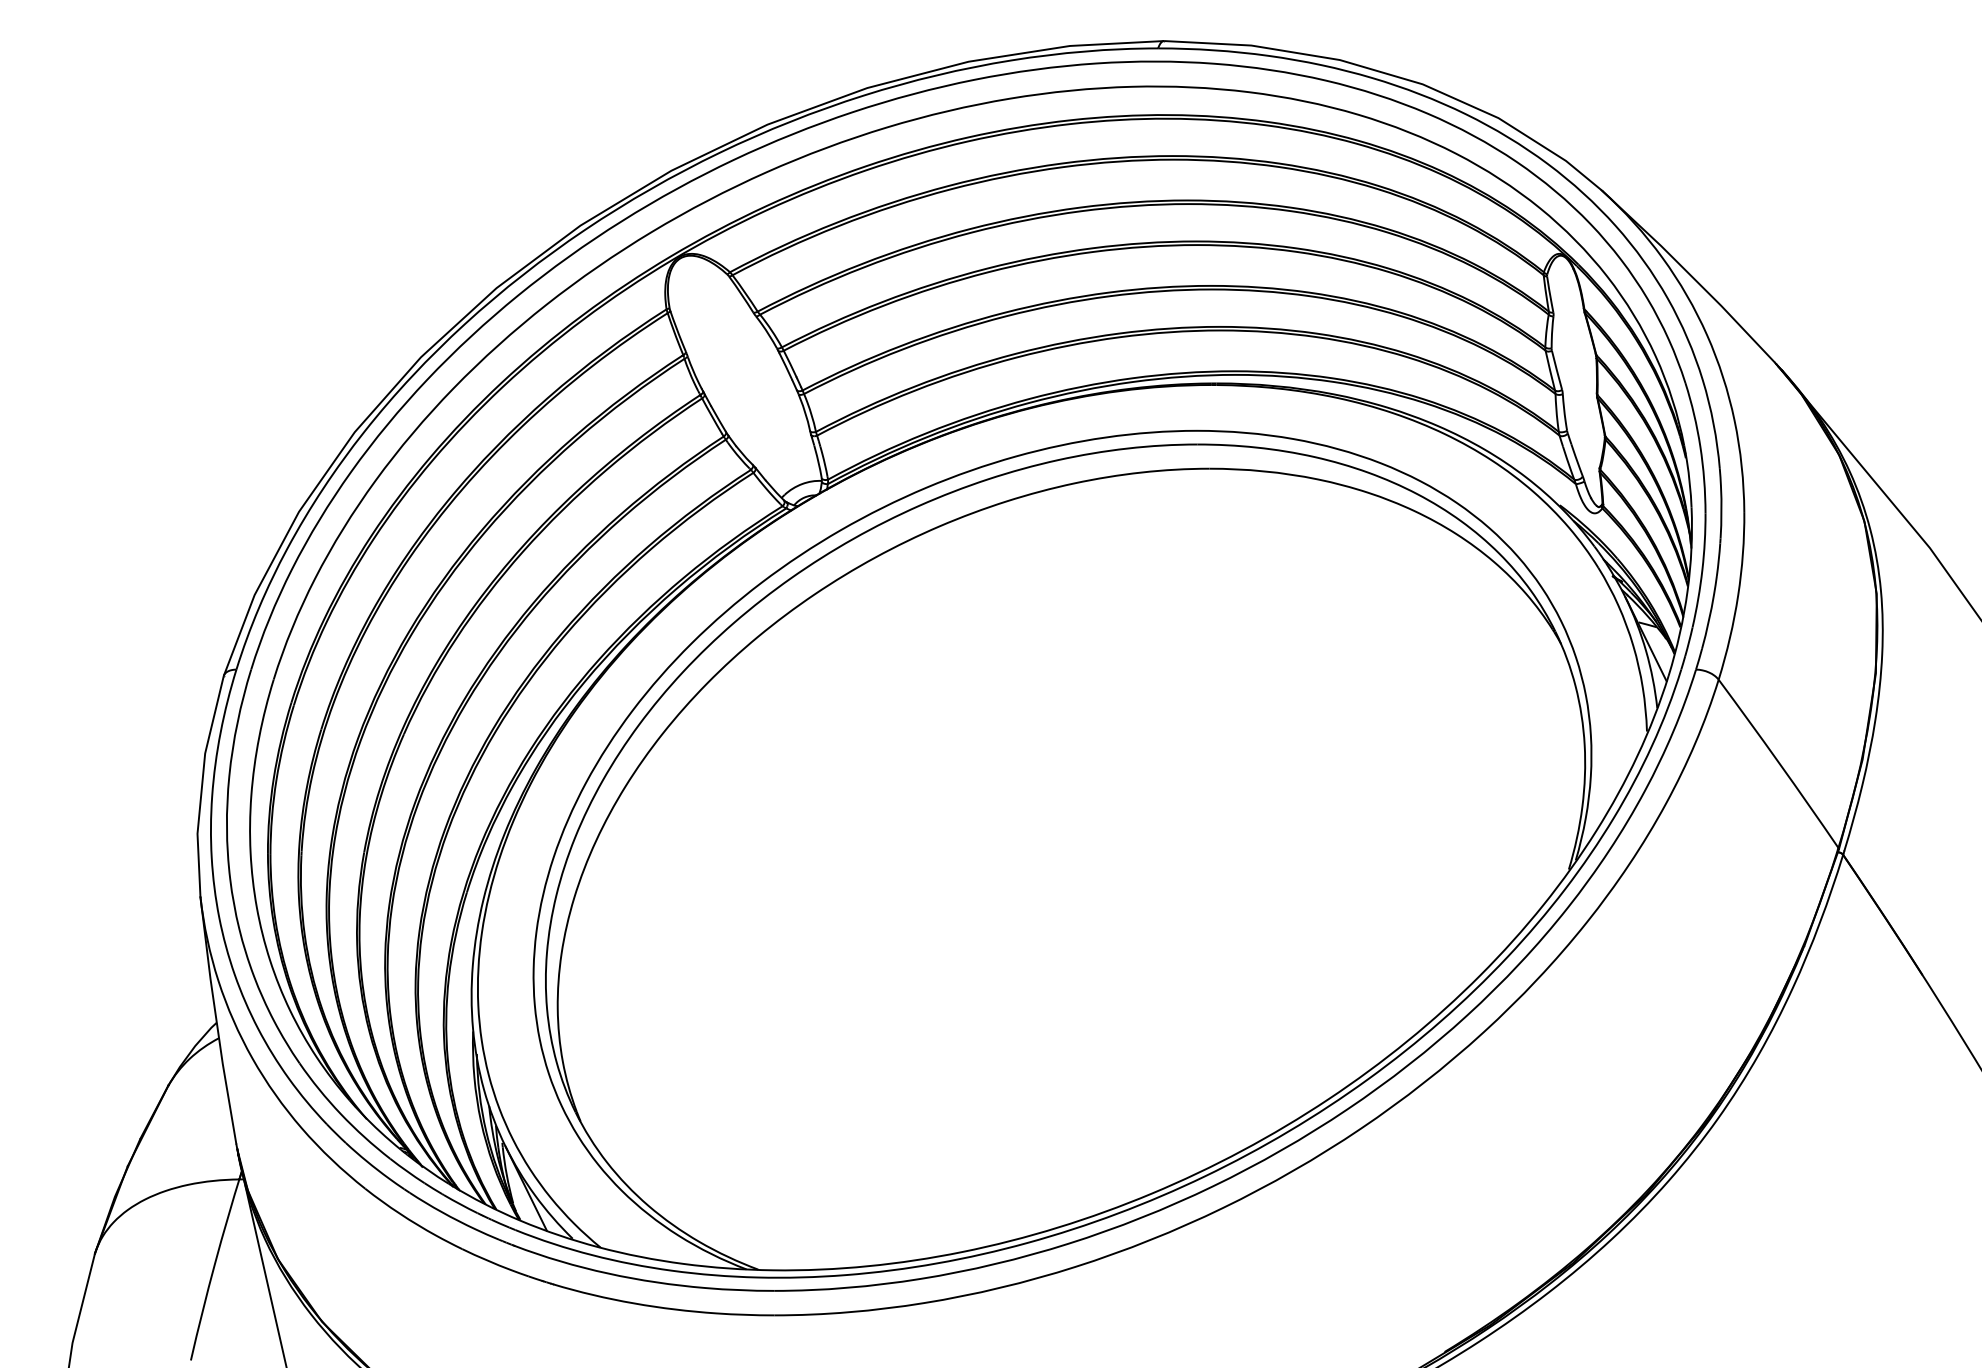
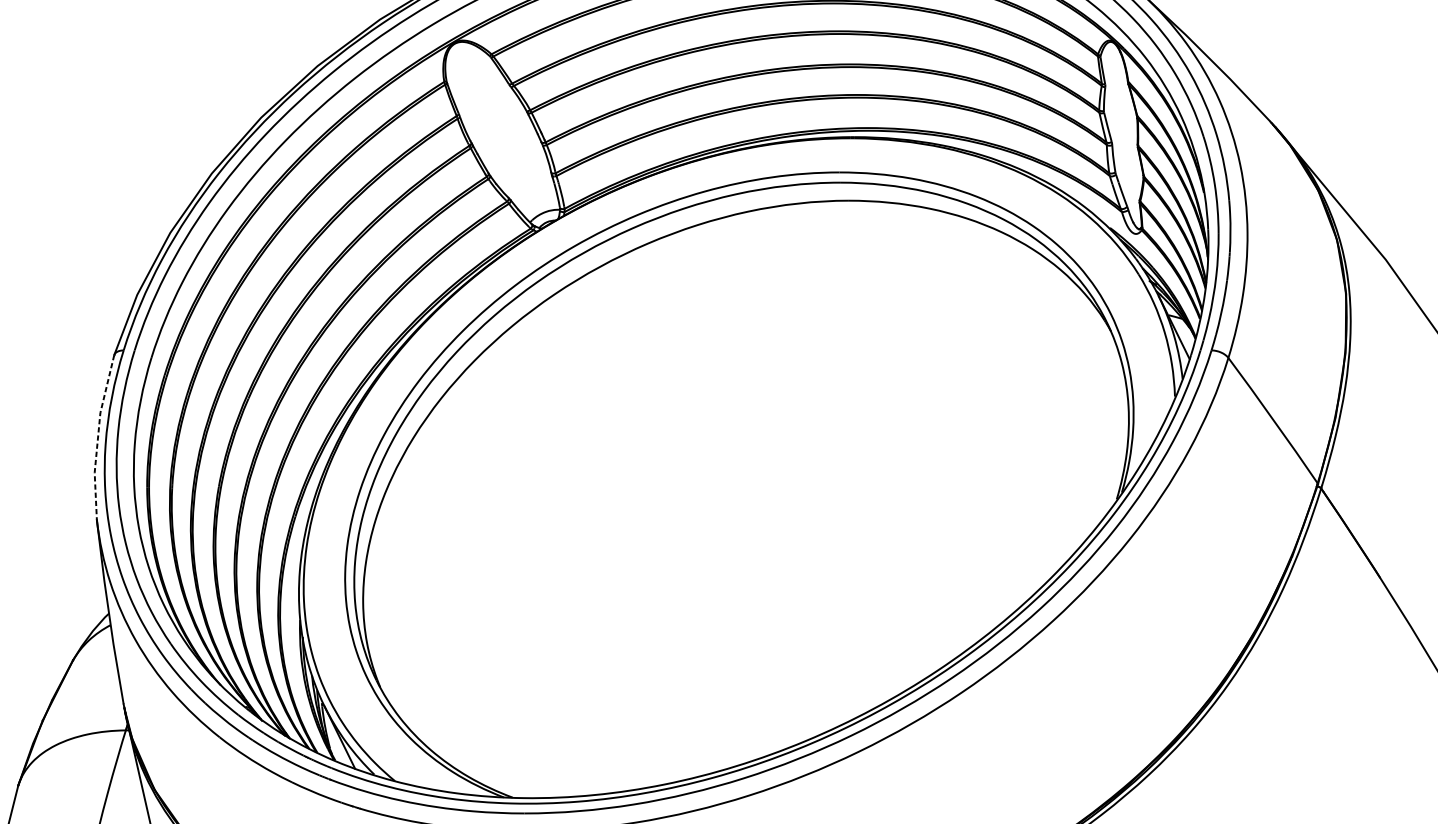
line: (202, 786) -> (98, 437), solid -> dashed

